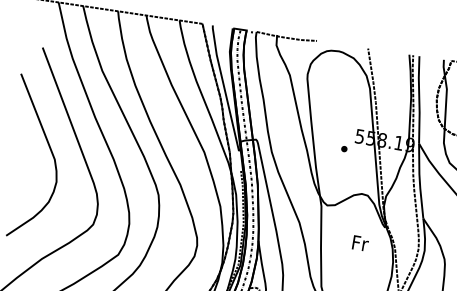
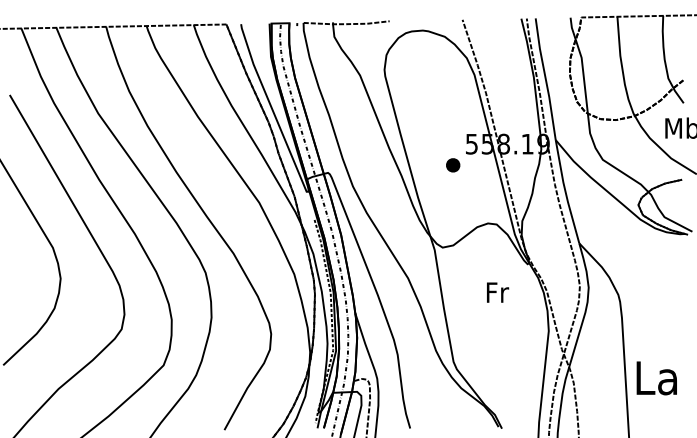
part: (344, 148) -> (452, 164), size x1.6

